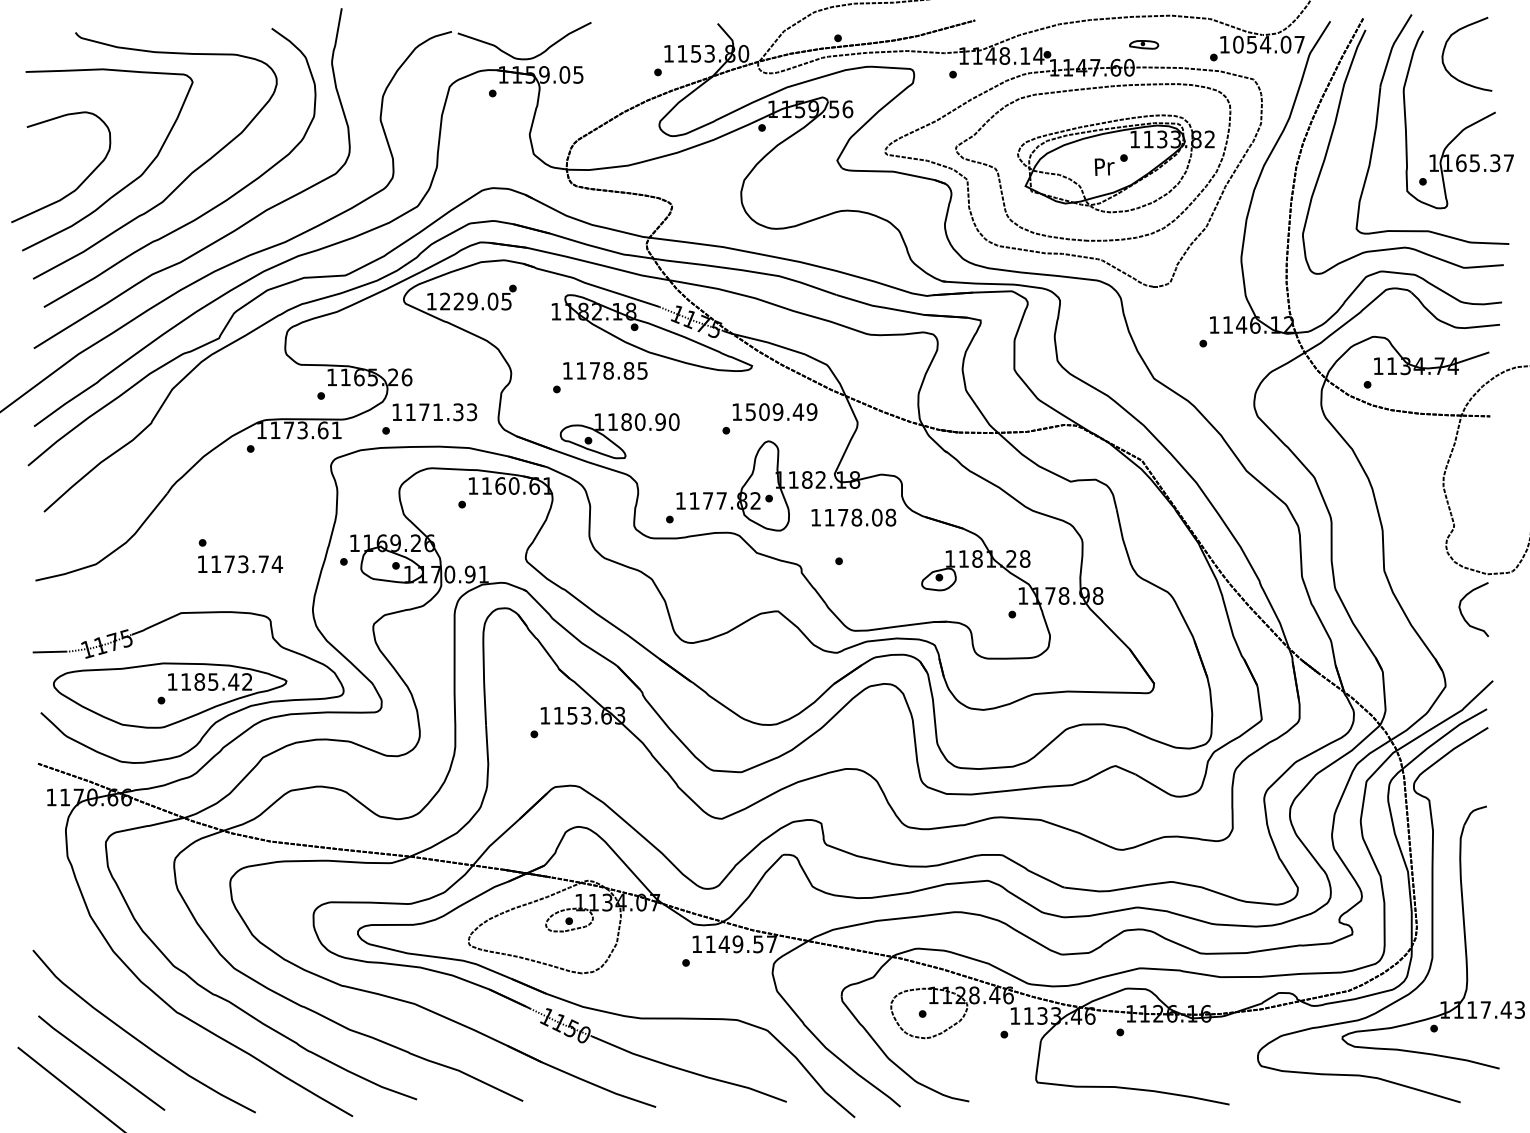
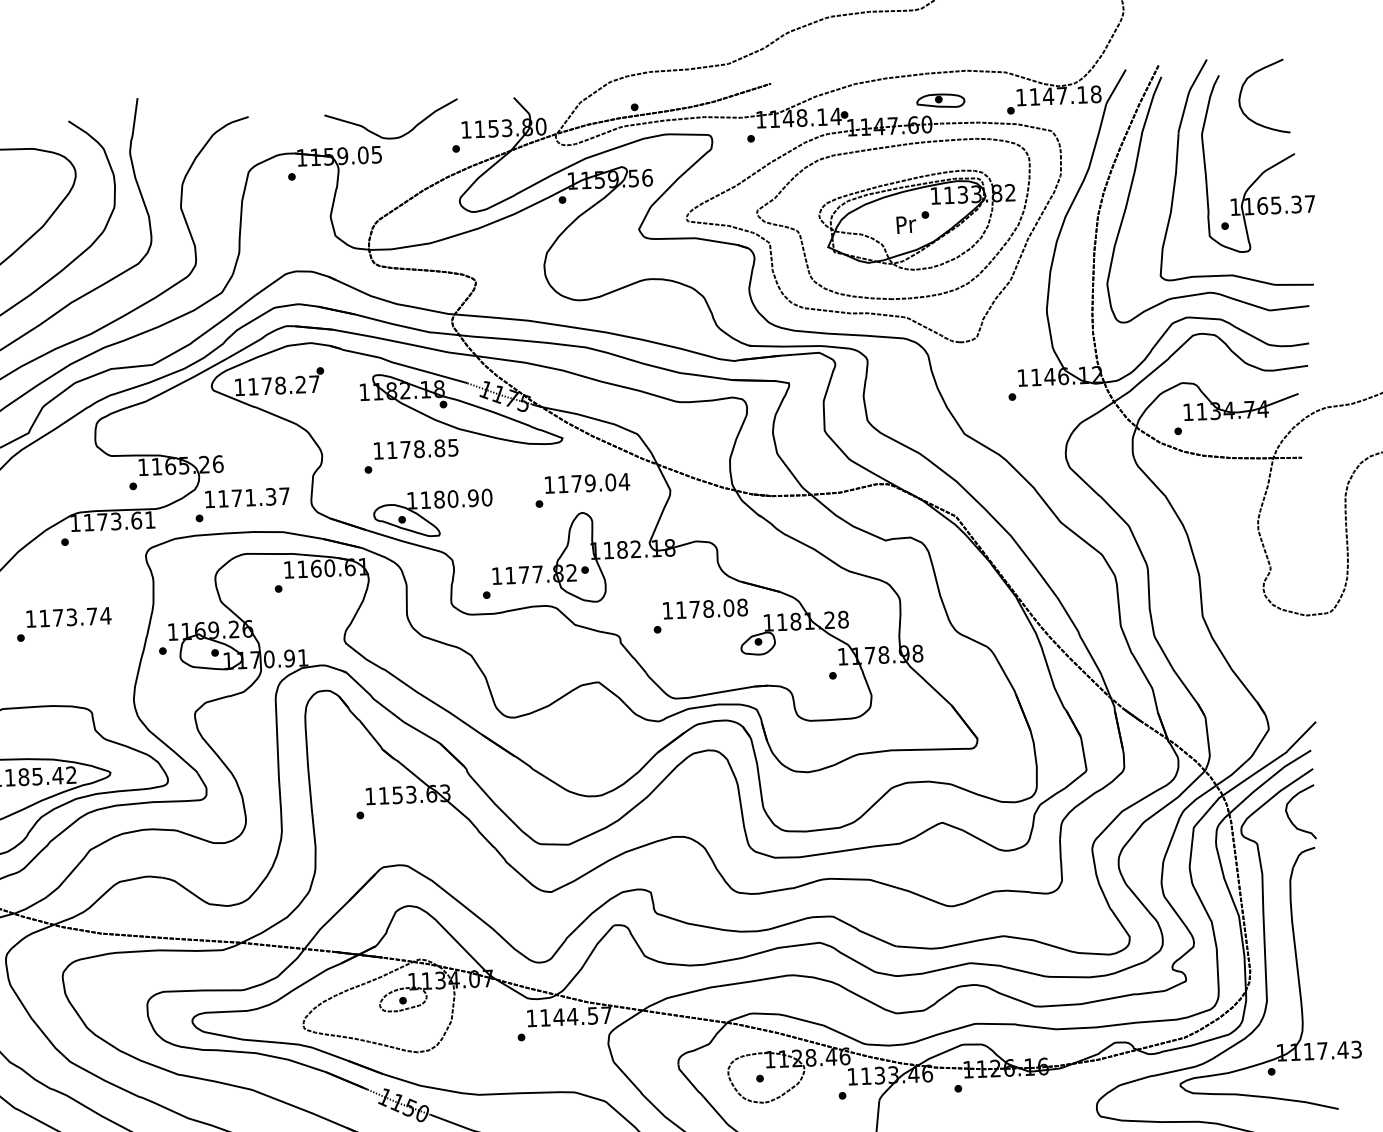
part: (1143, 44) -> (940, 100), size x1.67
text: (1268, 44) -> (1064, 95), 1054.07 -> 1147.18
curve: (524, 58) -> (392, 137), moved
text: (475, 301) -> (283, 385), 1229.05 -> 1178.27
text: (472, 412) -> (285, 496), 1171.33 -> 1171.37
text: (781, 412) -> (593, 483), 1509.49 -> 1179.04
text: (853, 517) -> (705, 608), moved
text: (240, 564) -> (68, 617), moved
curve: (1463, 615) -> (1290, 818), moved
text: (737, 944) -> (572, 1016), 1149.57 -> 1144.57

